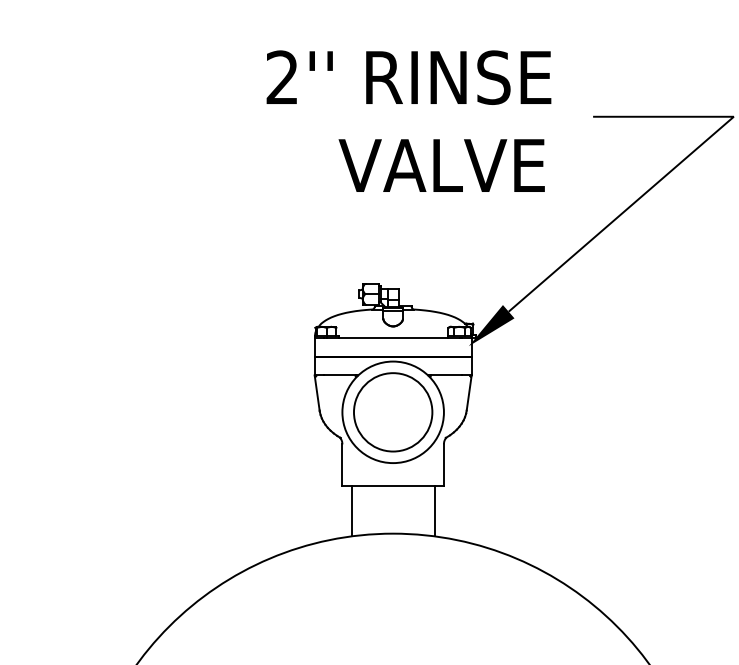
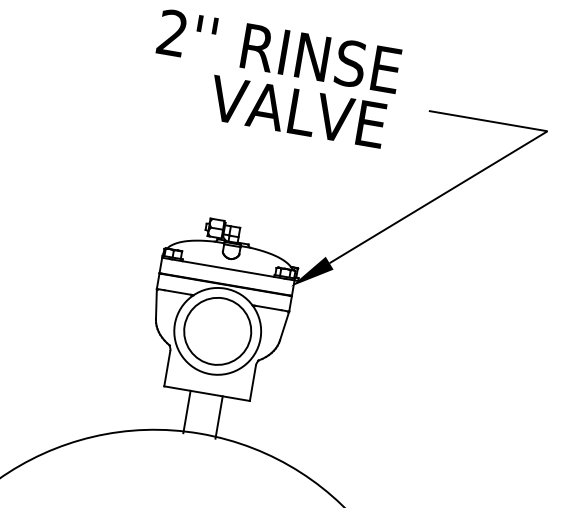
text: (441, 165) -> (297, 111), moved
line: (351, 511) -> (186, 412), moved
line: (434, 511) -> (218, 417), moved

